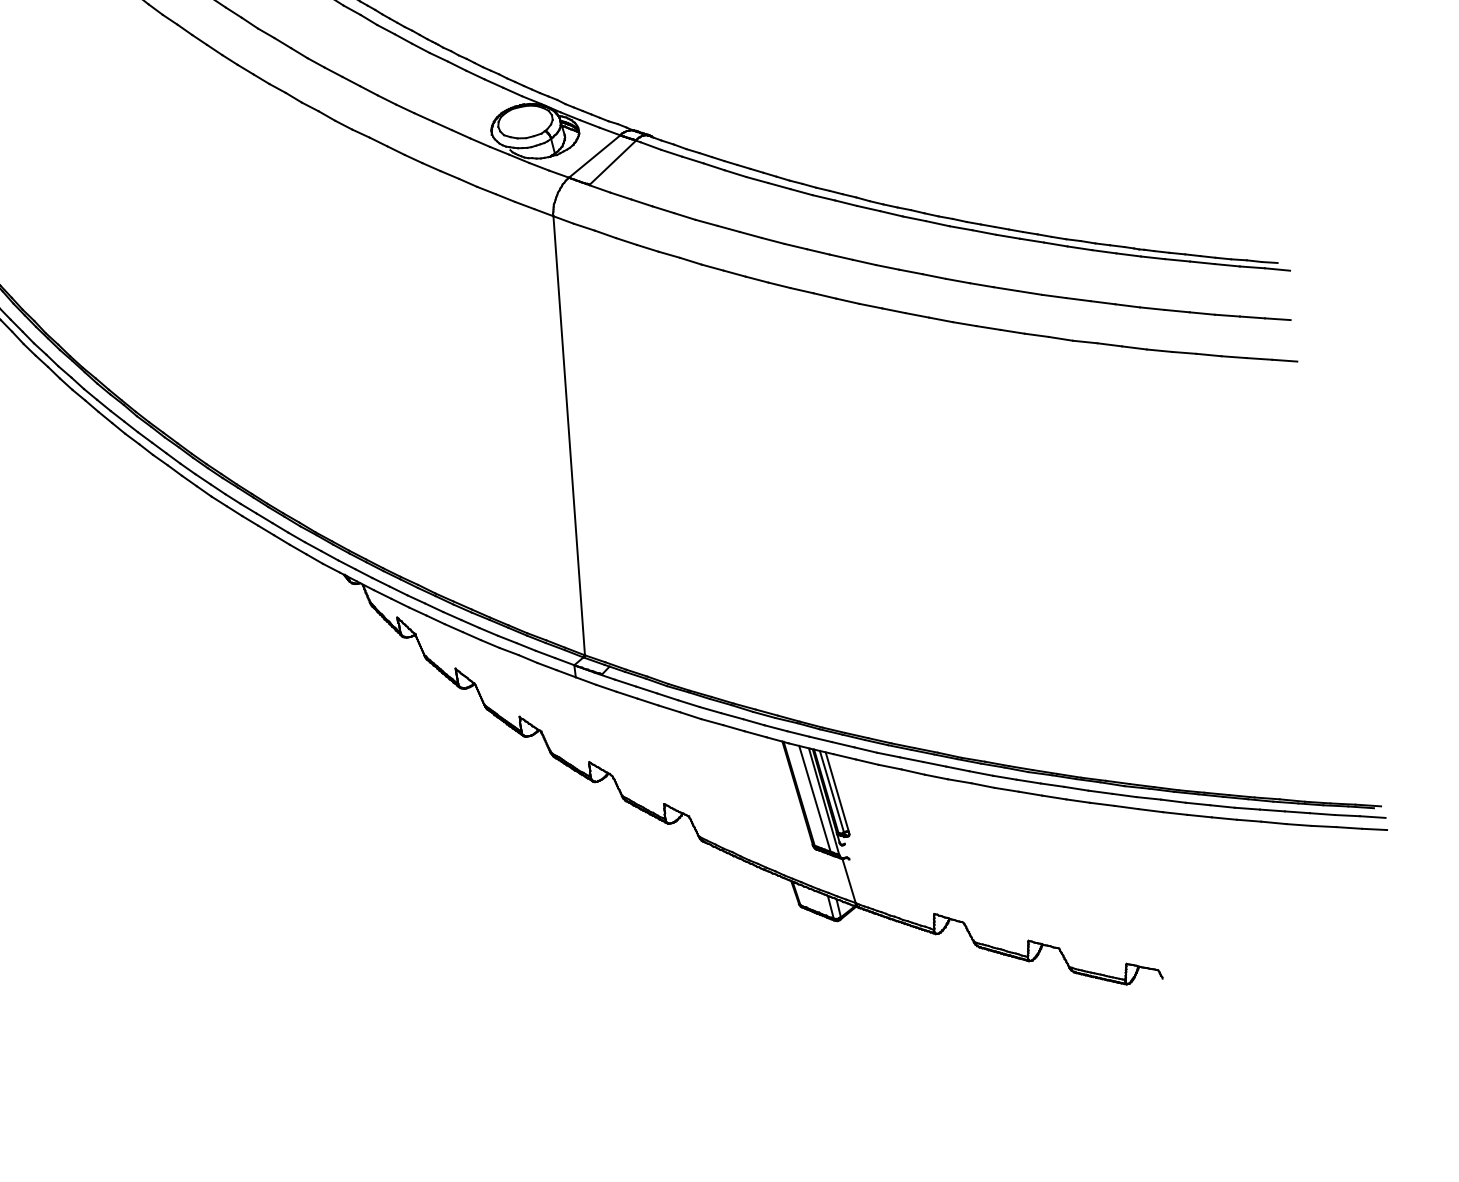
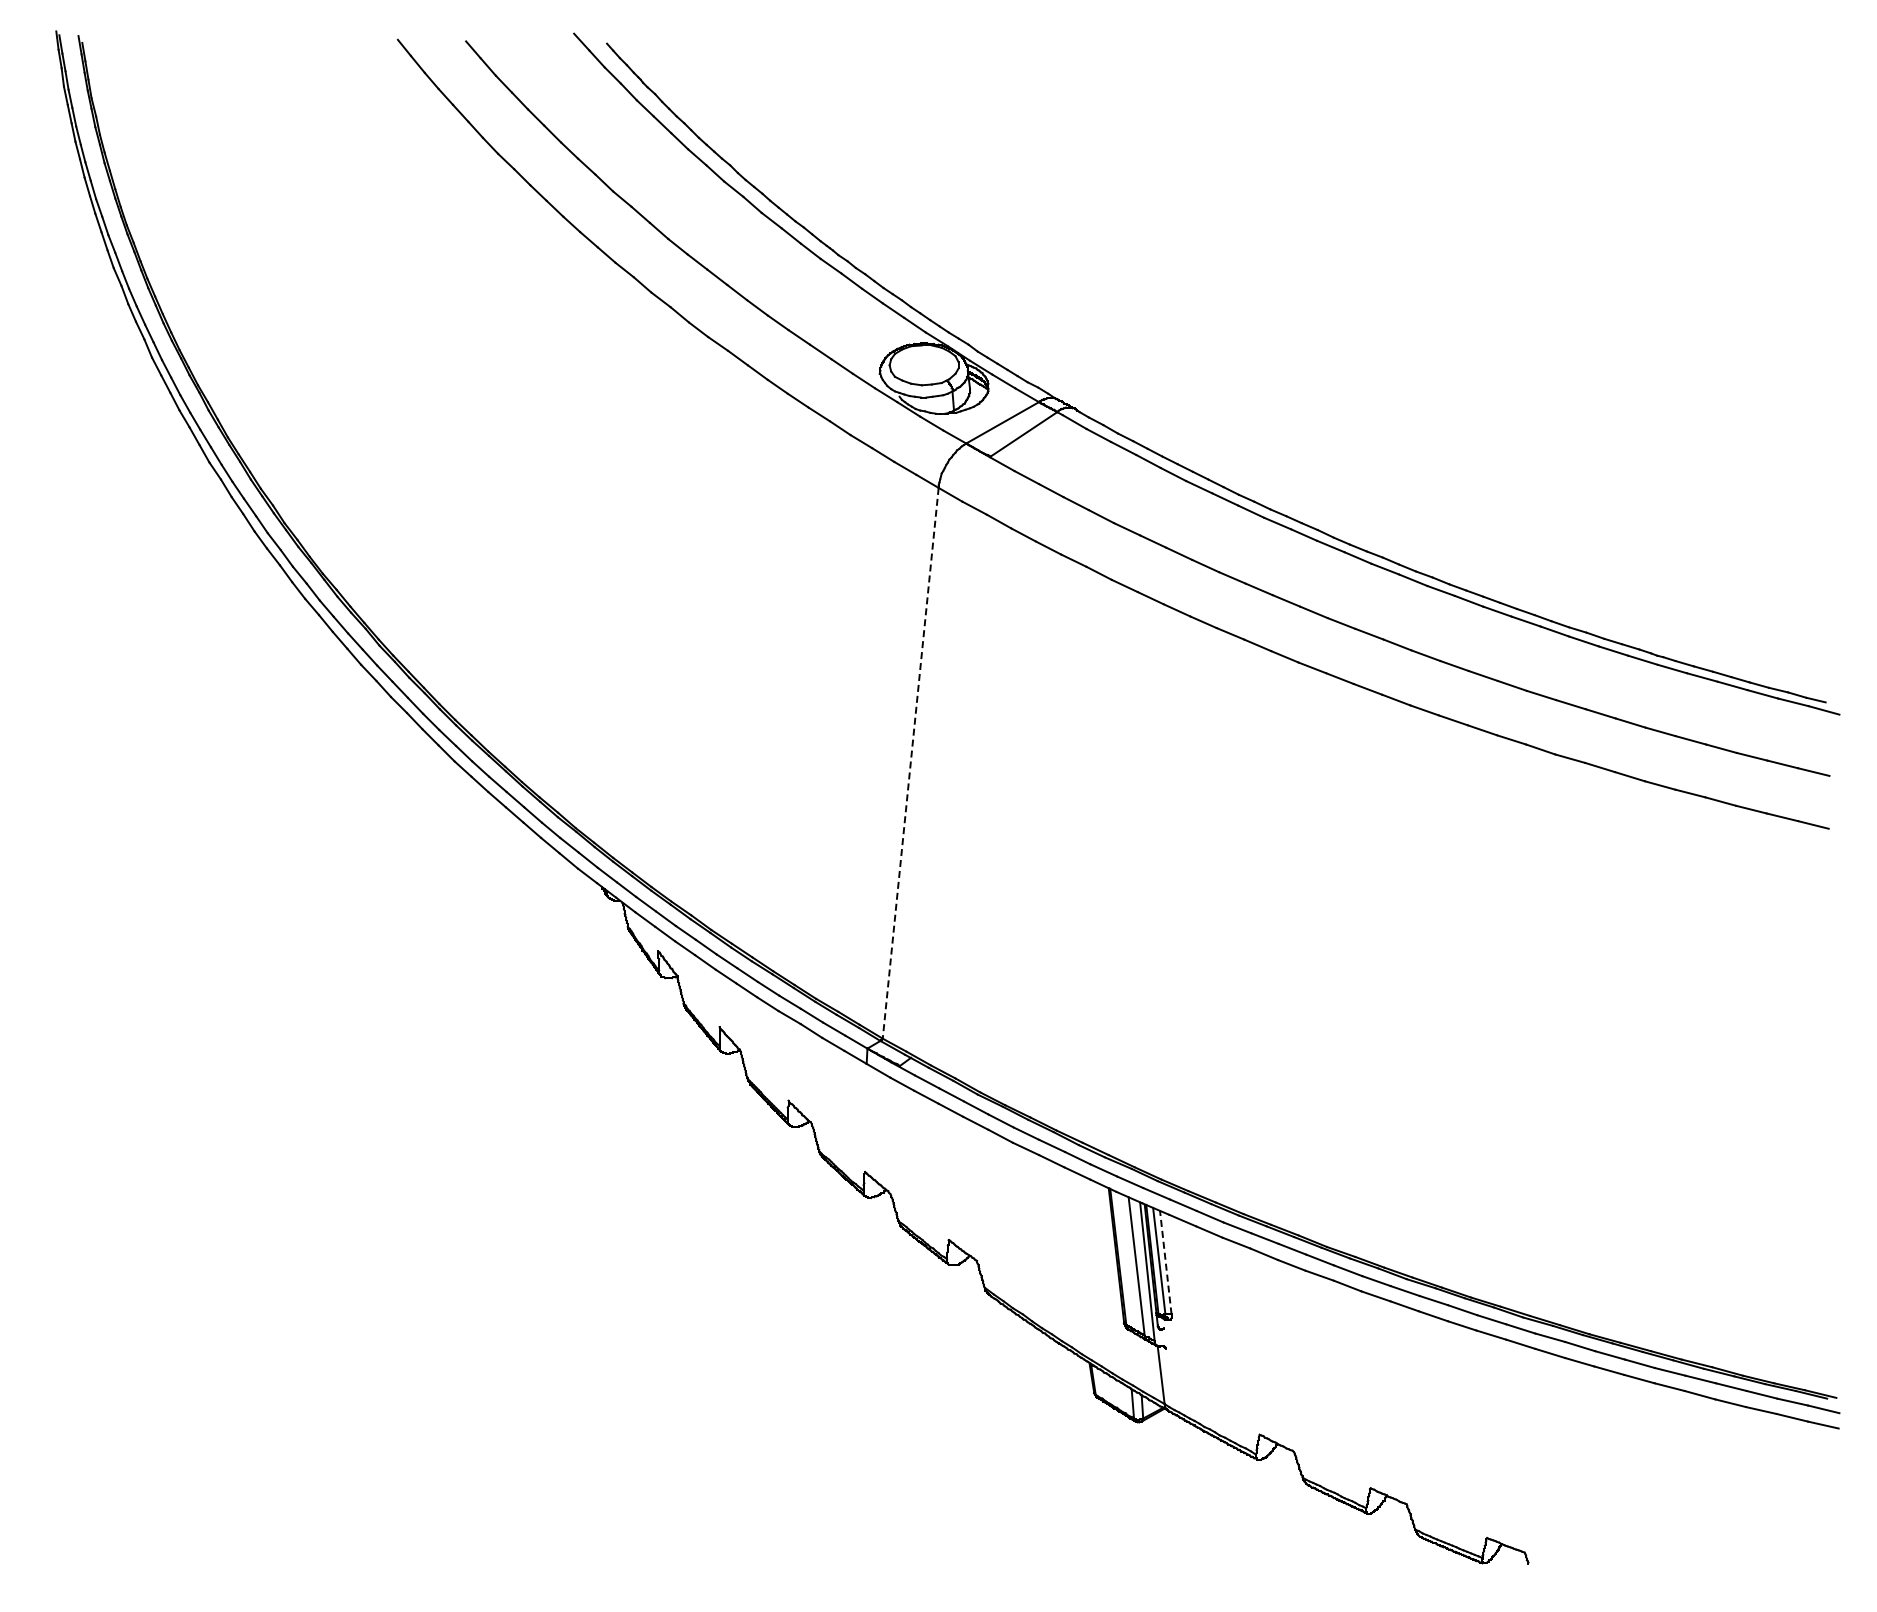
line: (569, 435) -> (910, 763), solid -> dashed
line: (837, 792) -> (1165, 1262), solid -> dashed

